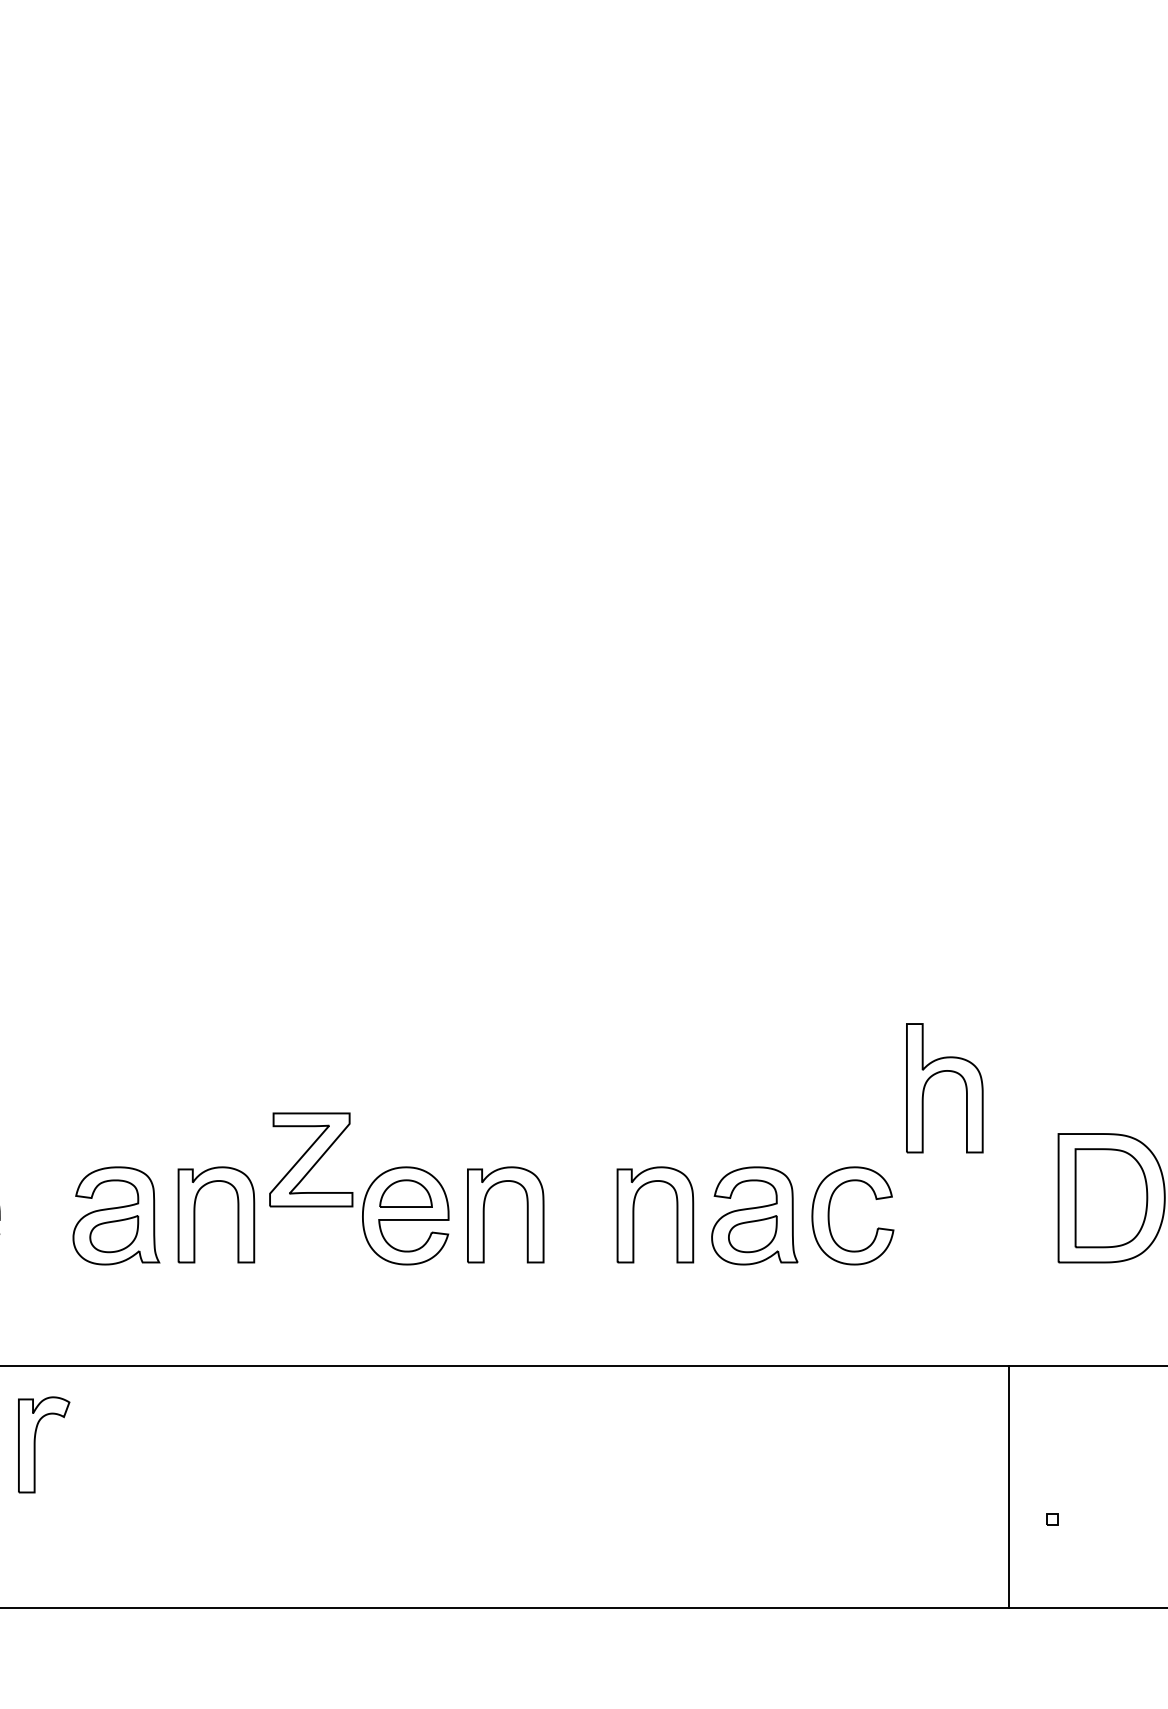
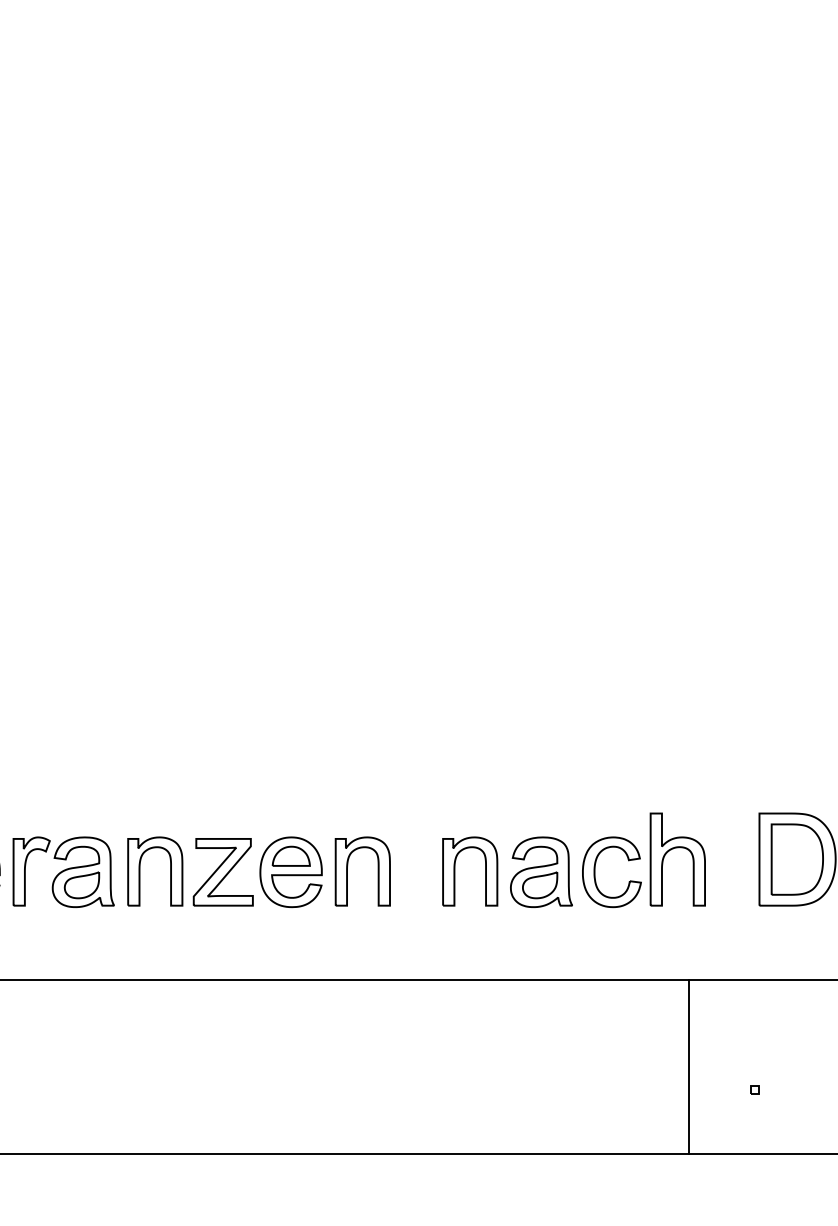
part: (939, 1073) -> (674, 849), moved
part: (311, 1159) -> (223, 871), moved
part: (35, 1444) -> (25, 871), moved
line: (1008, 1486) -> (688, 1066), moved

